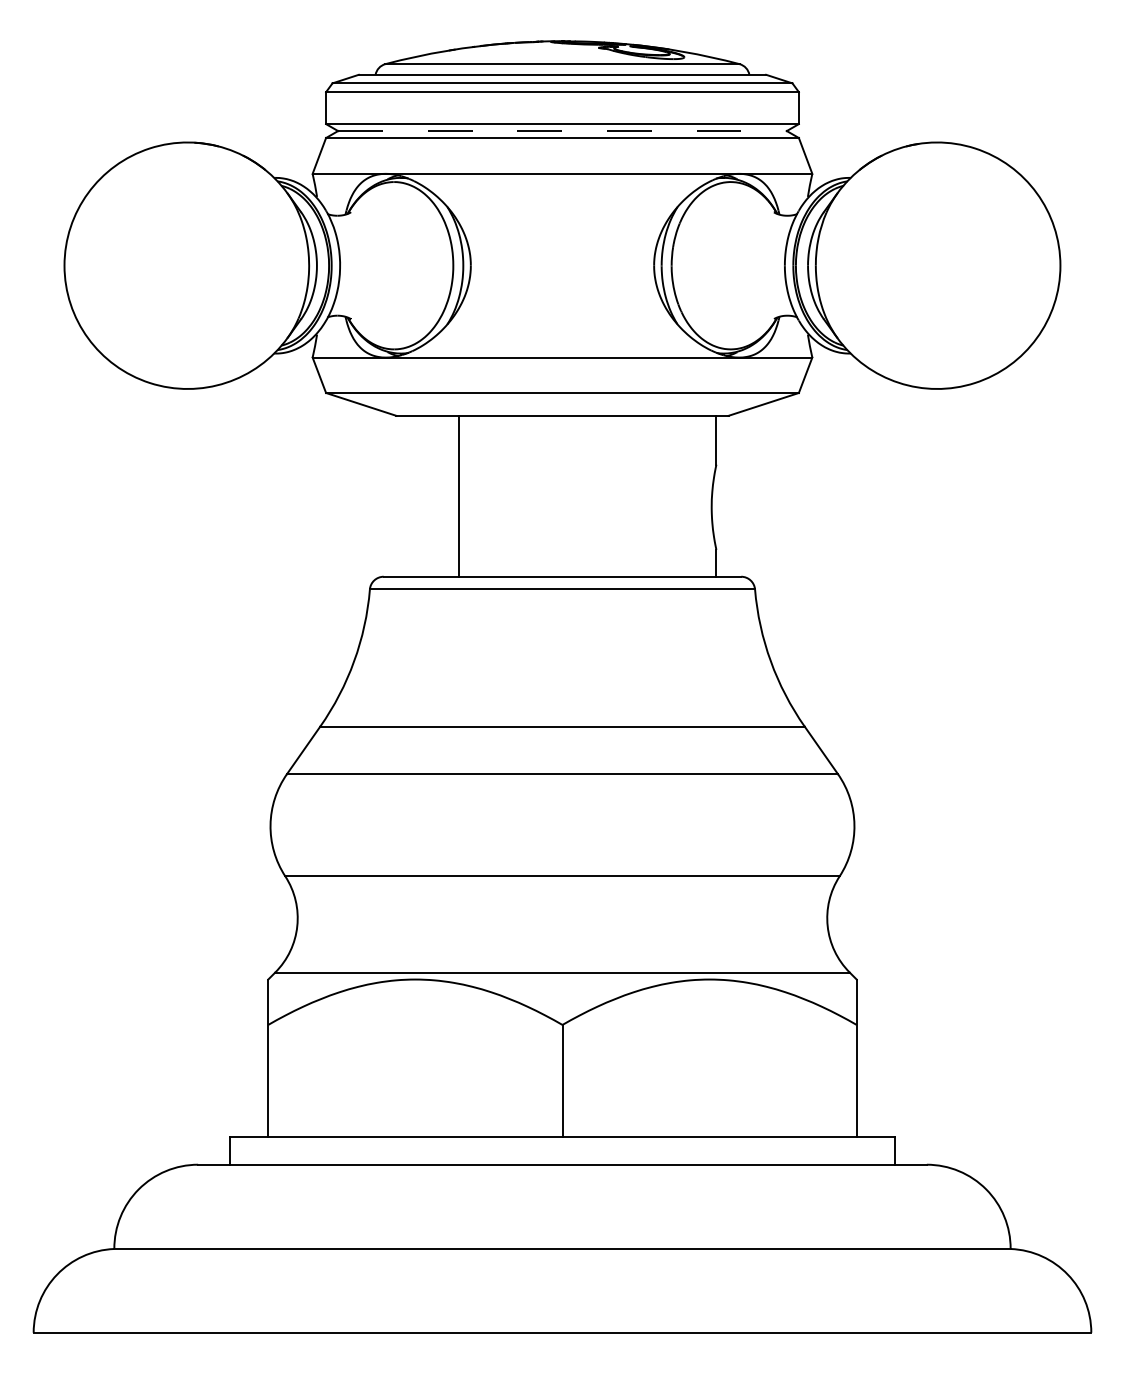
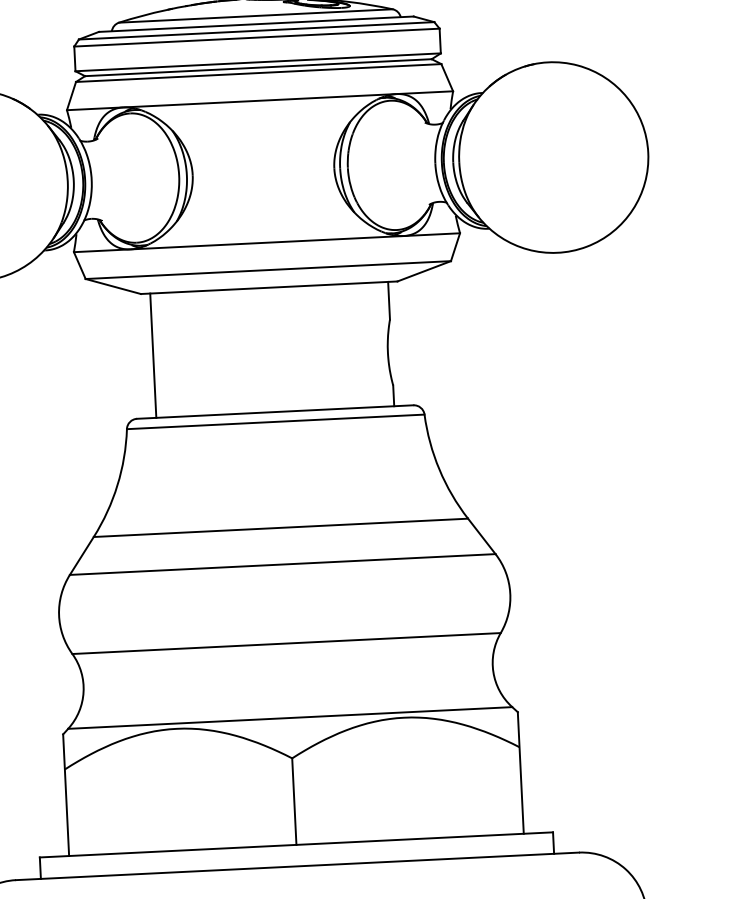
line: (562, 131) -> (258, 68), dashed -> solid
line: (458, 495) -> (153, 355), moved

